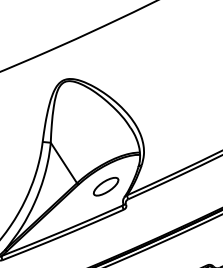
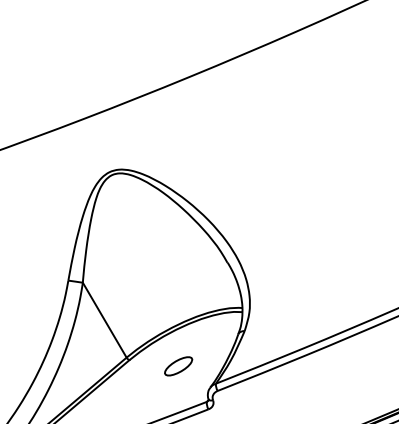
part: (105, 186) -> (177, 366), size x0.6

